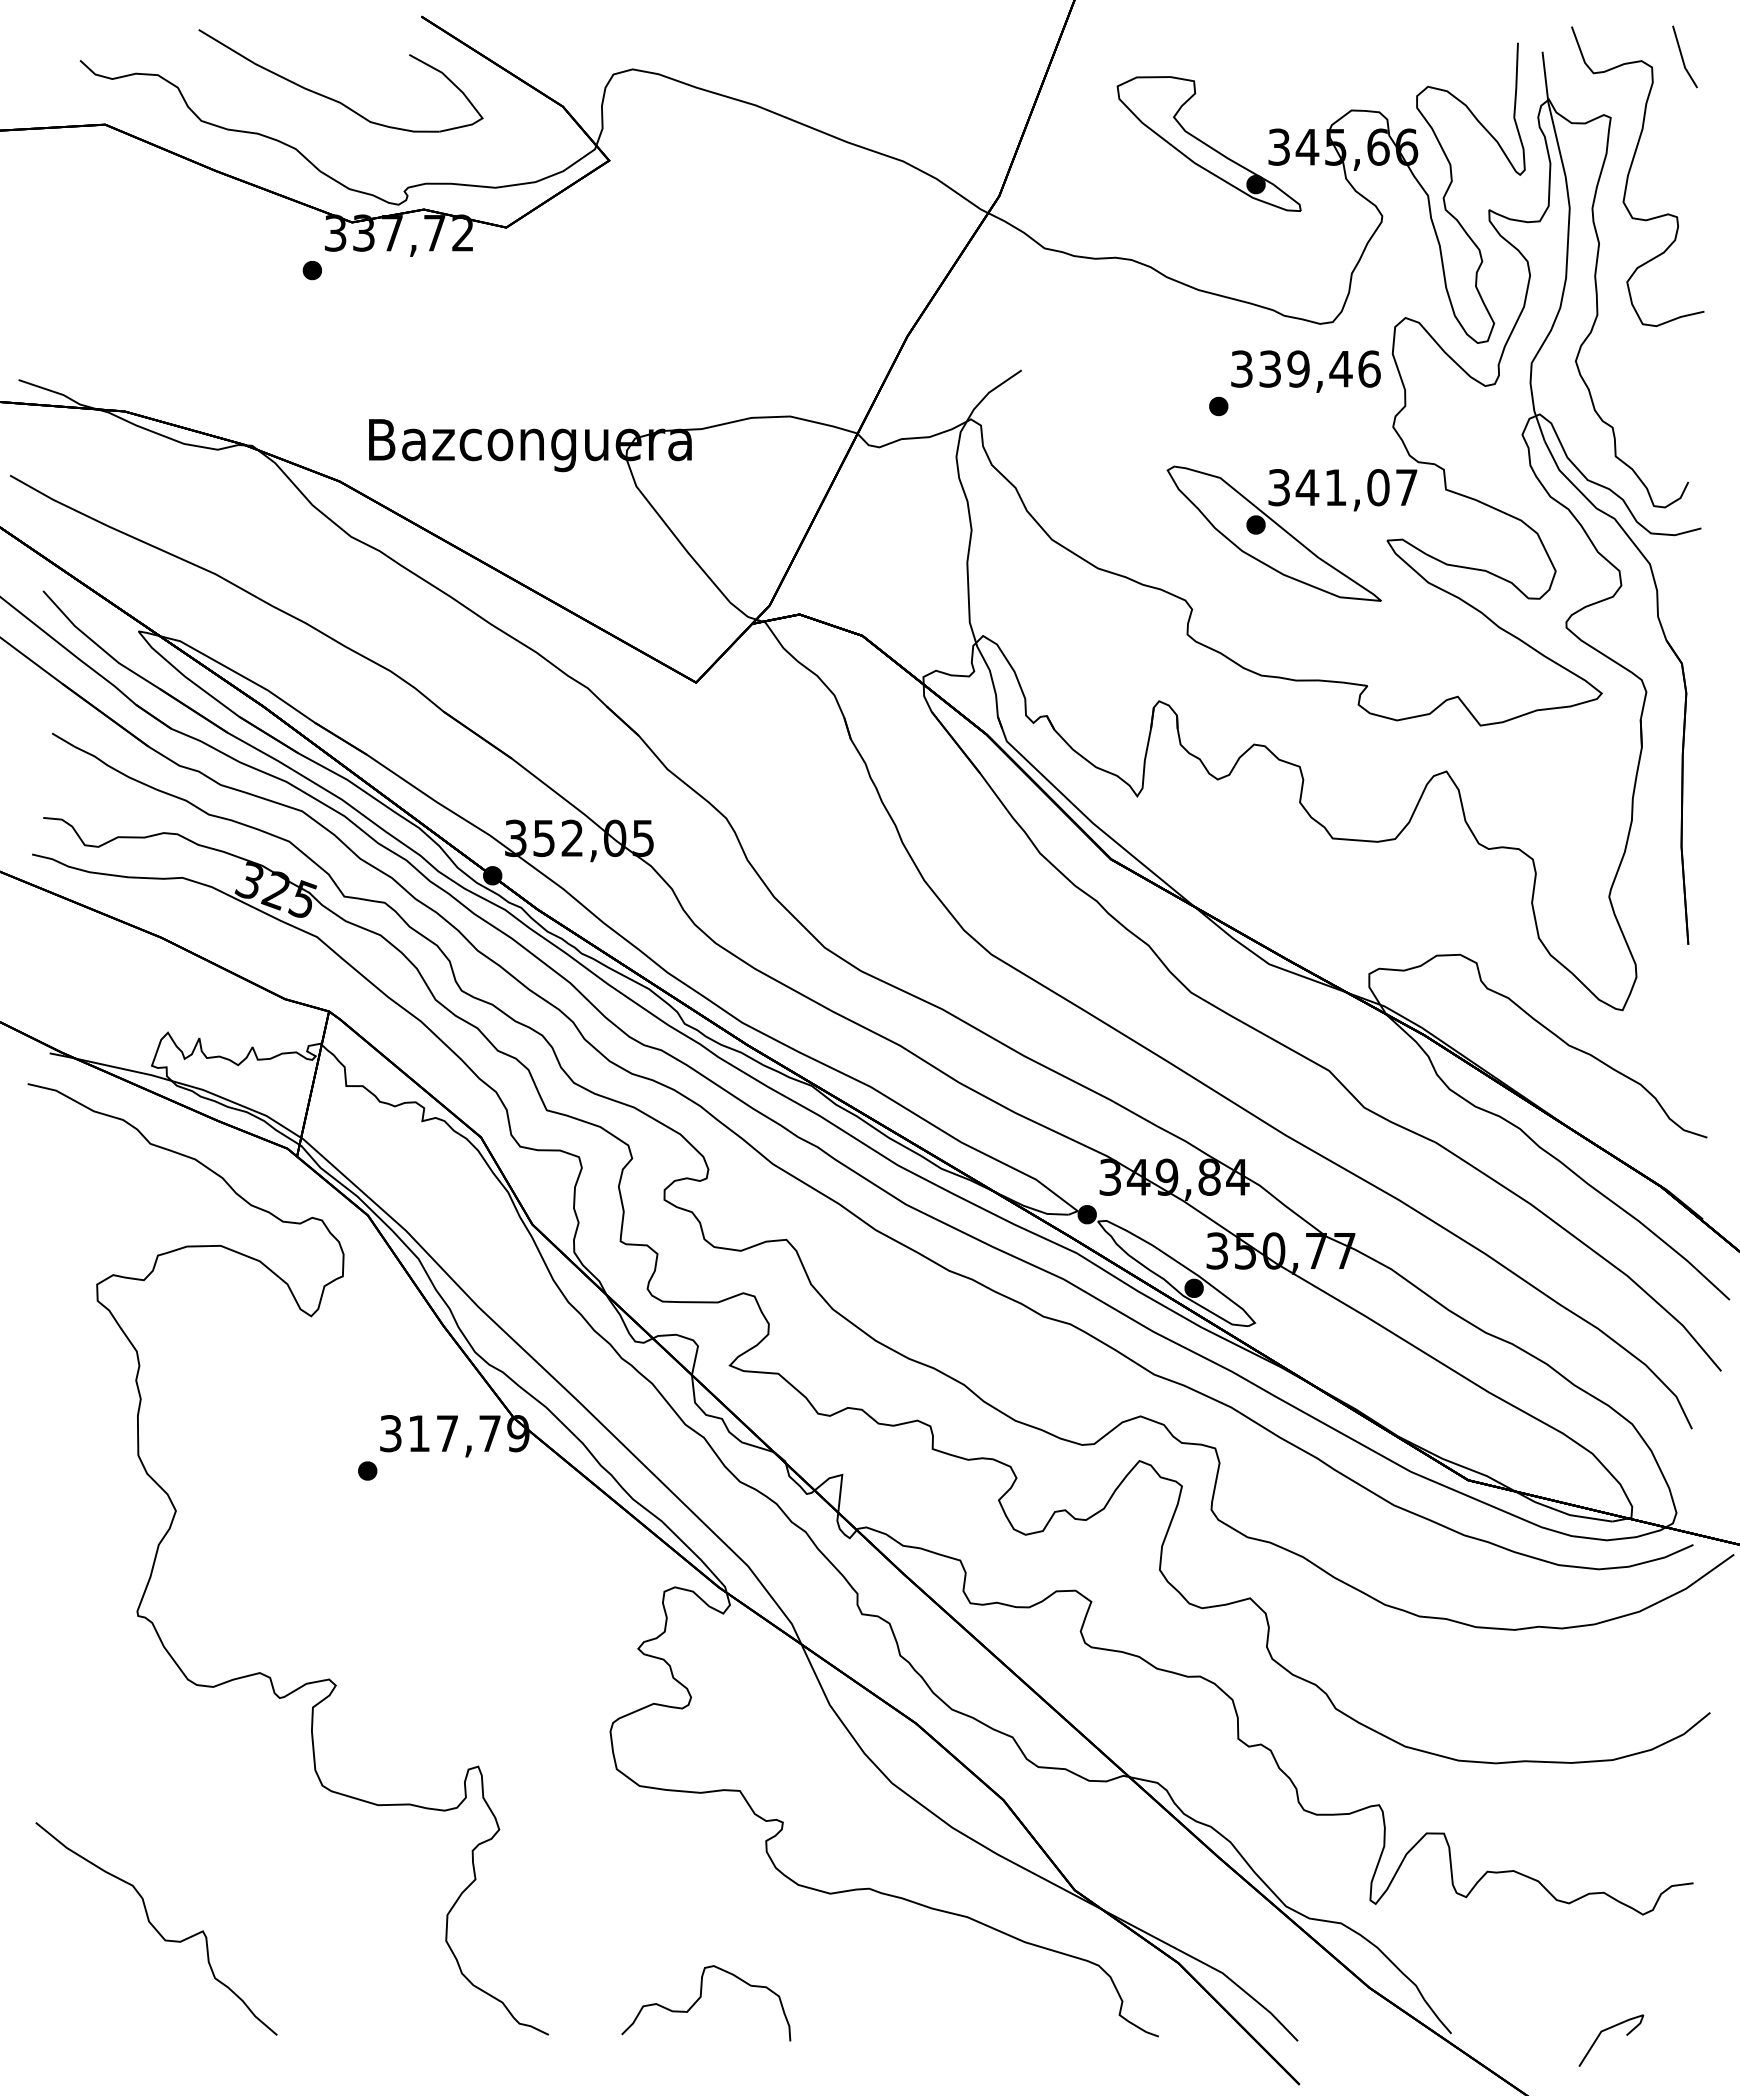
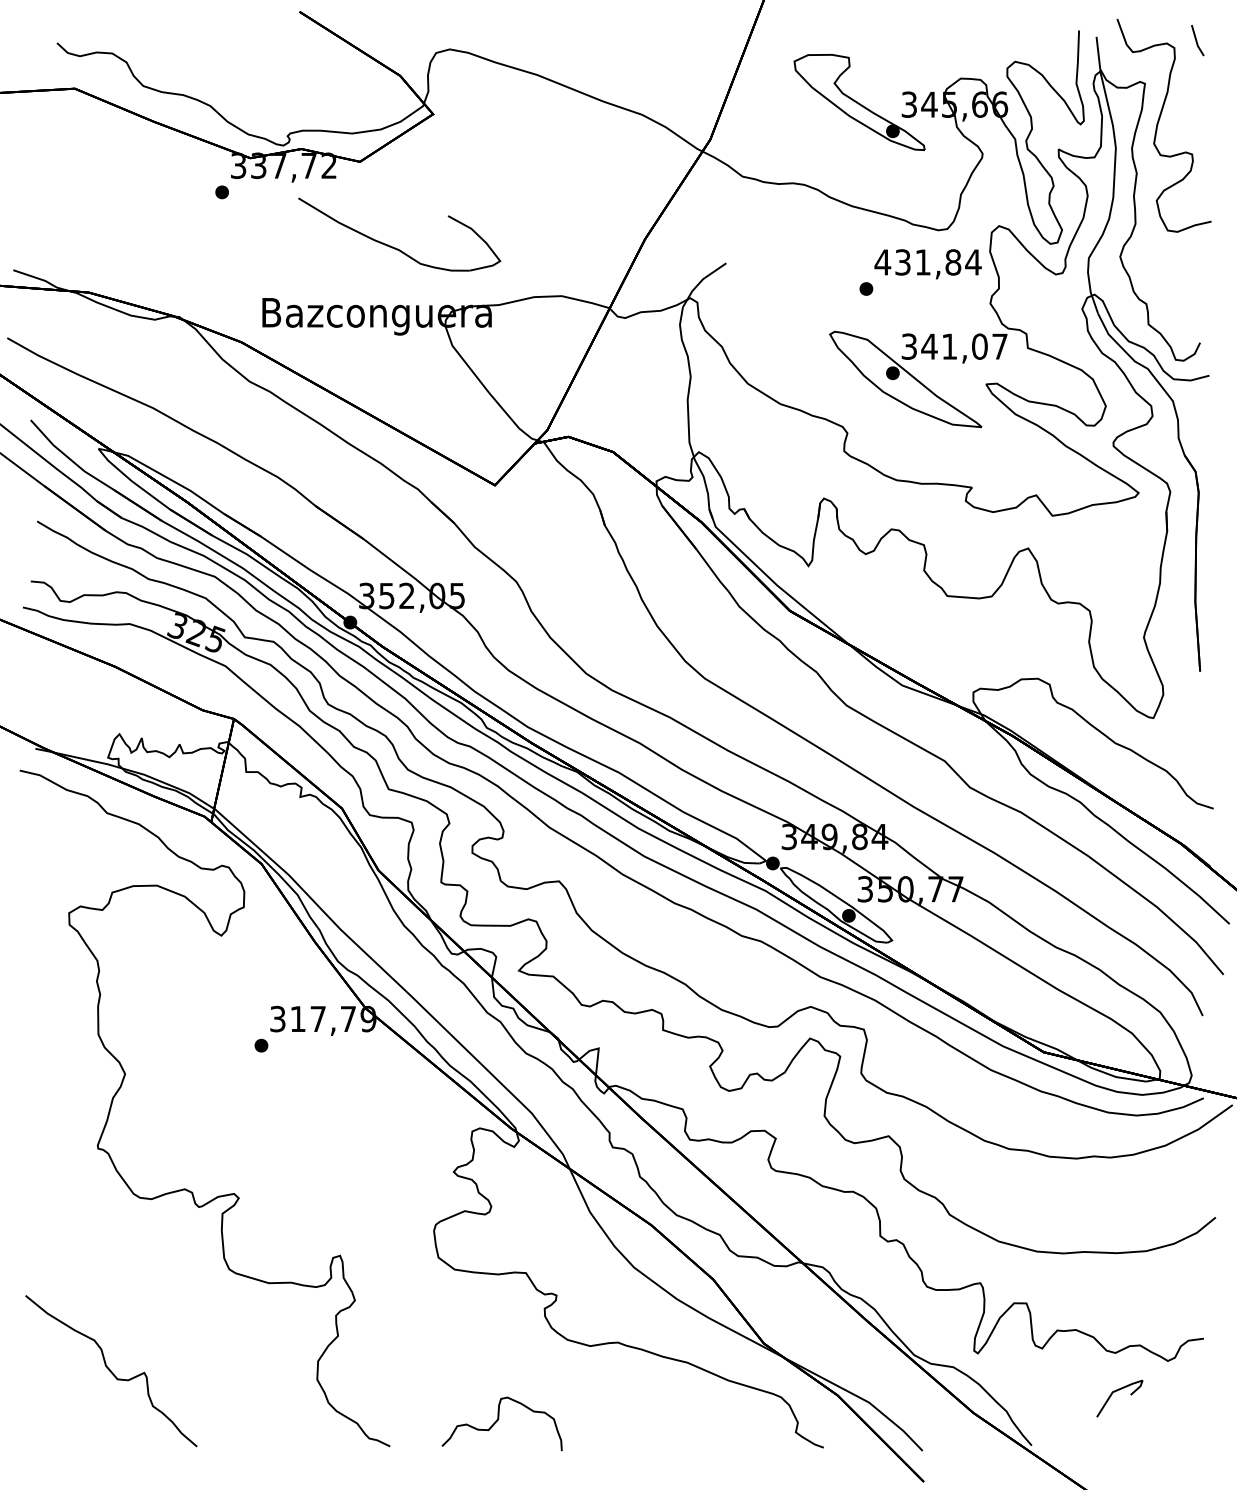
part: (1684, 56) -> (1197, 40), size x0.7
part: (335, 99) -> (395, 247), moved
text: (1305, 368) -> (928, 262), 339,46 -> 431,84
curve: (1609, 2029) -> (1118, 1390), moved

